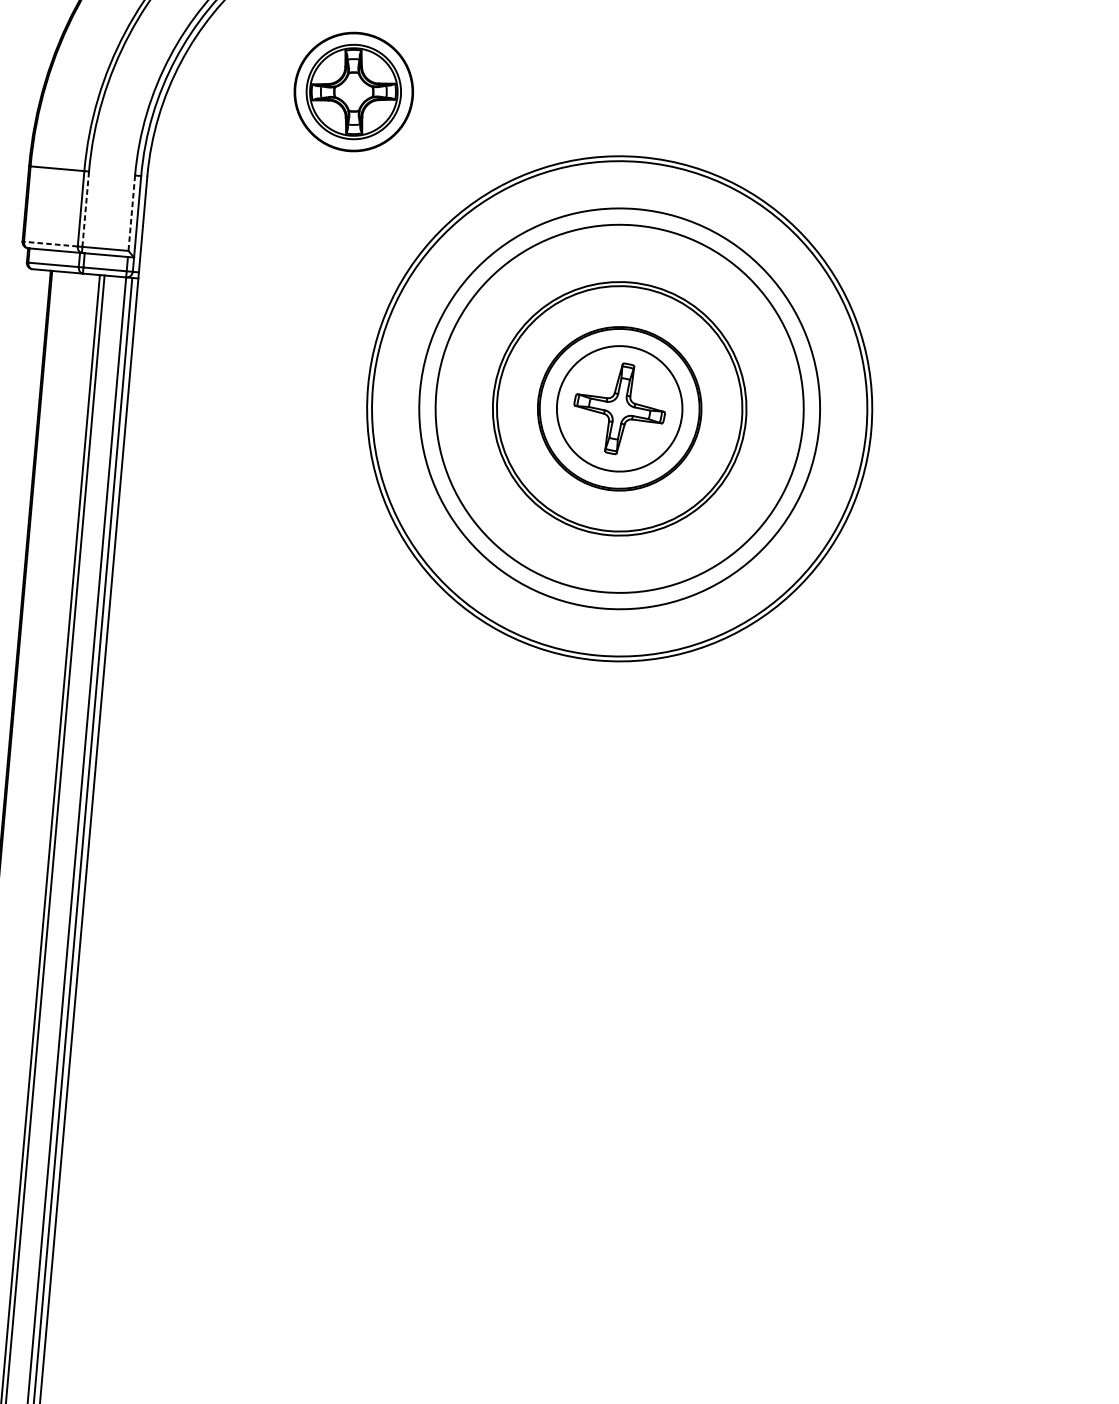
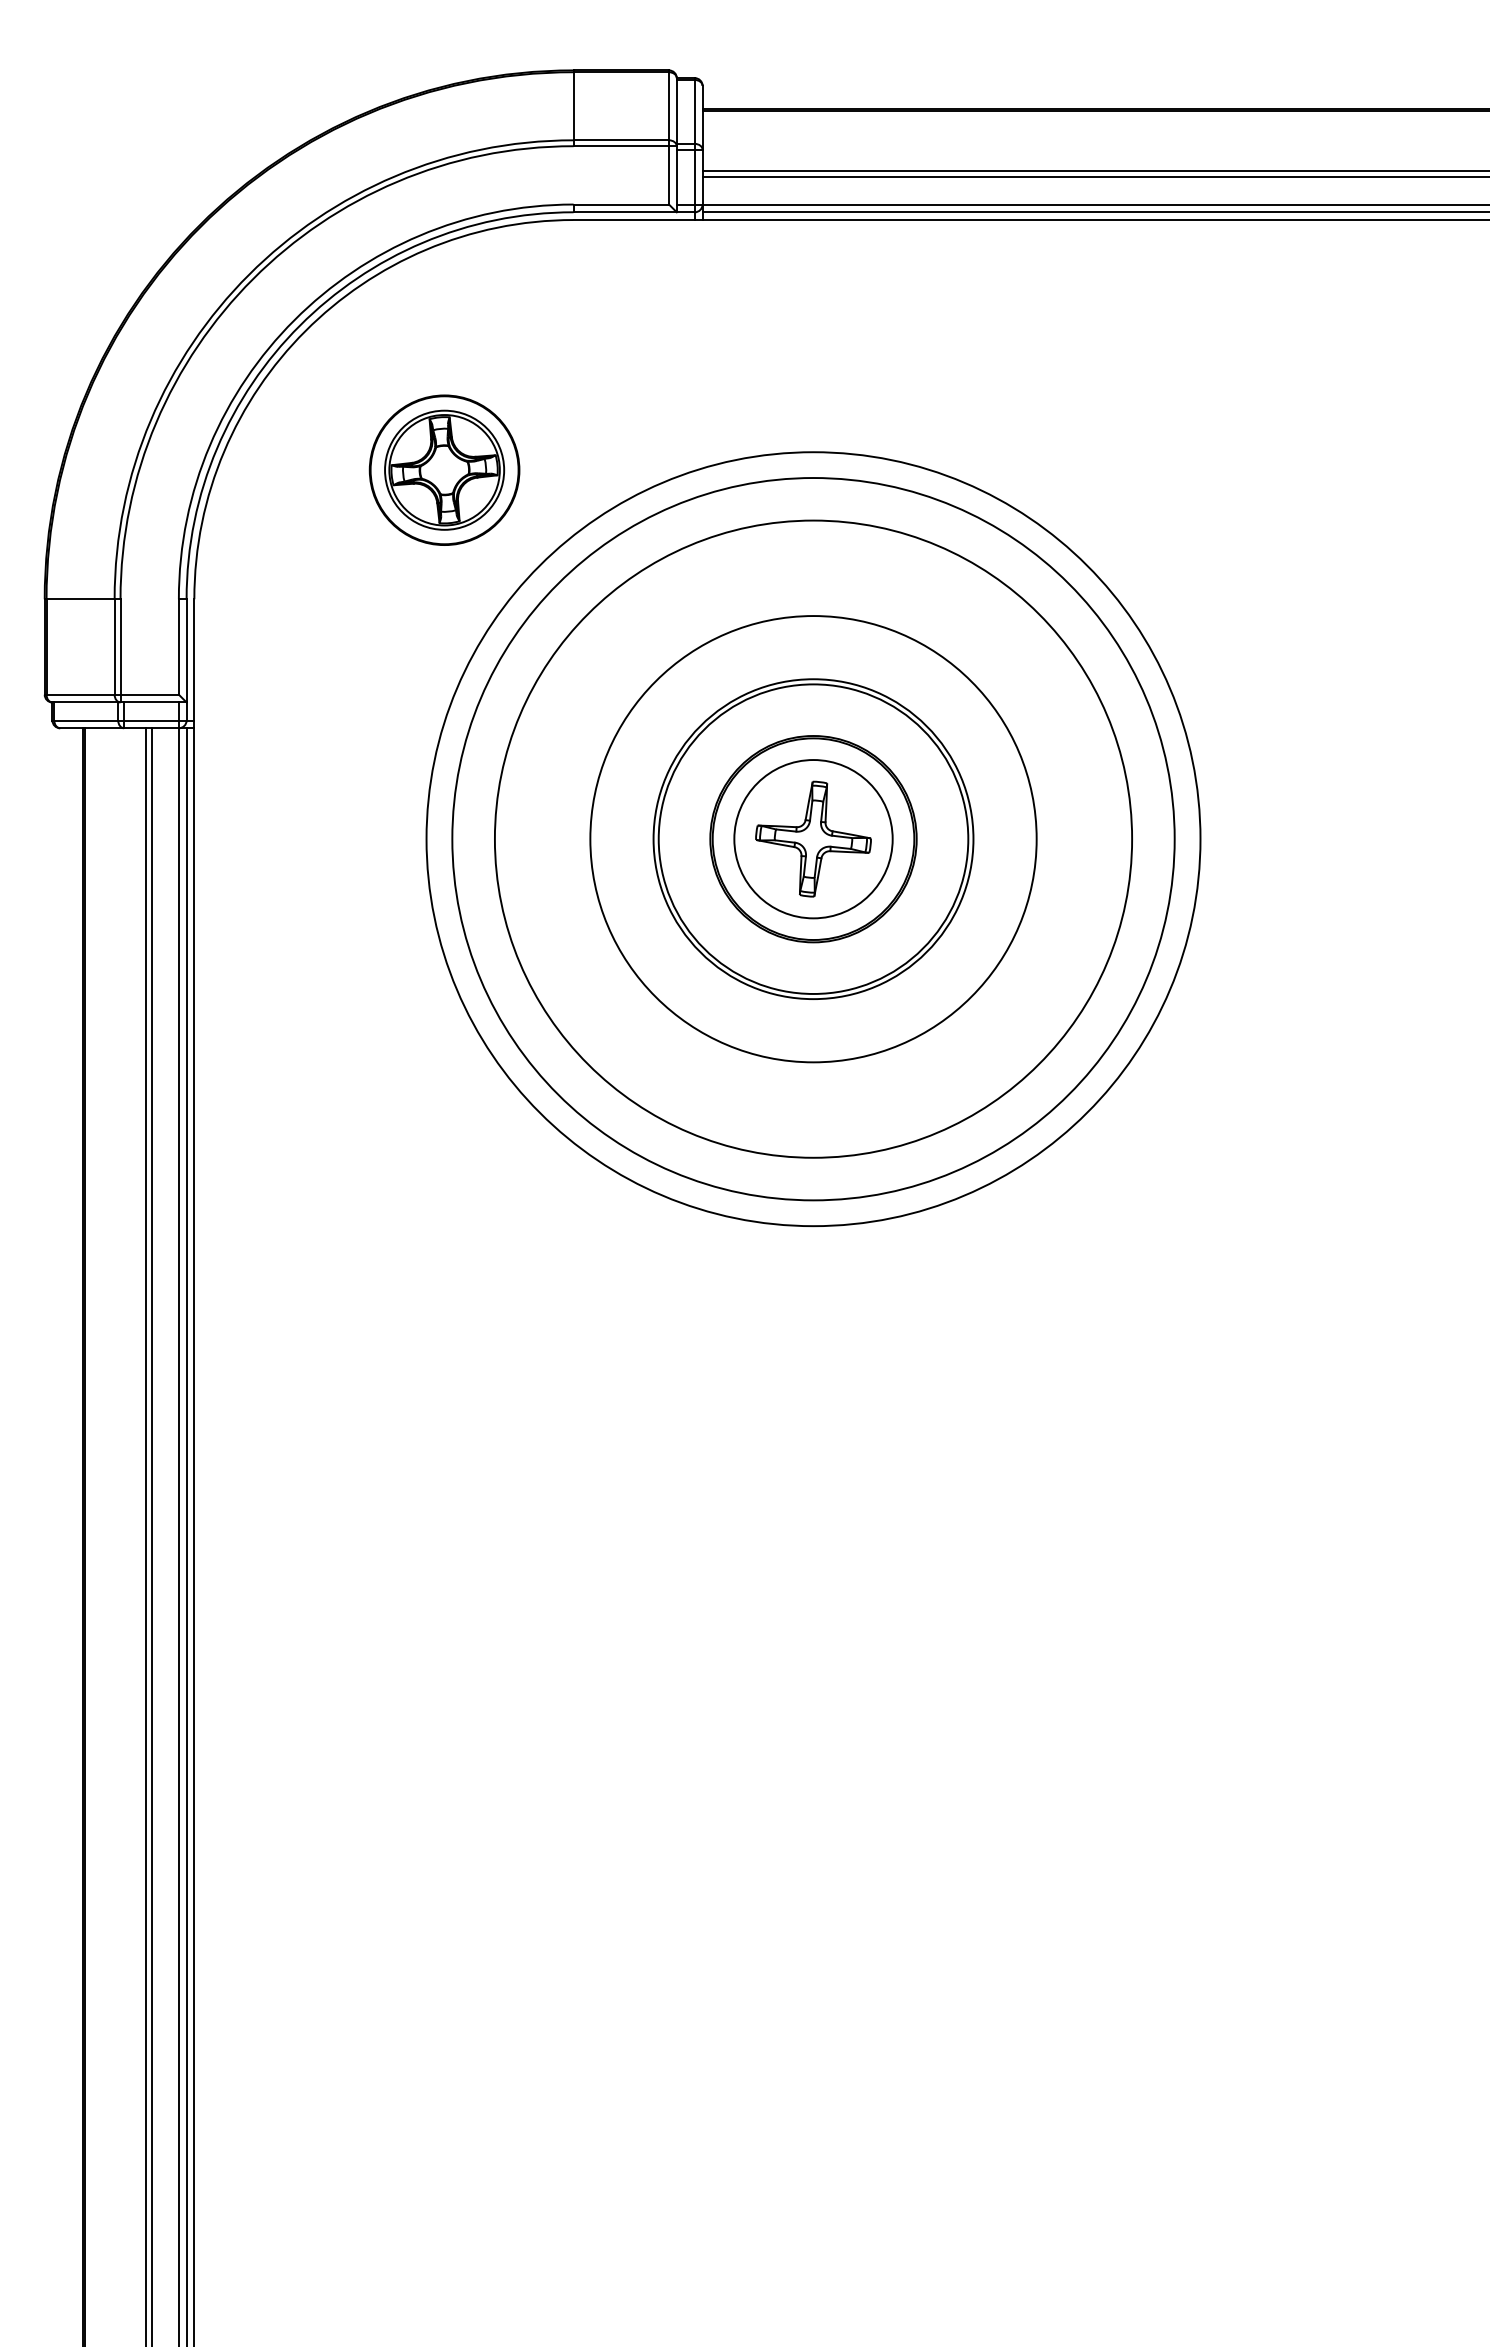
line: (85, 209) -> (120, 647), dashed -> solid
line: (131, 213) -> (178, 647), dashed -> solid
line: (50, 243) -> (80, 694), dashed -> solid
circle: (619, 409) -> (813, 839), size x0.71
circle: (619, 409) -> (813, 839), size x1.43
circle: (619, 409) -> (813, 839), size x1.67

